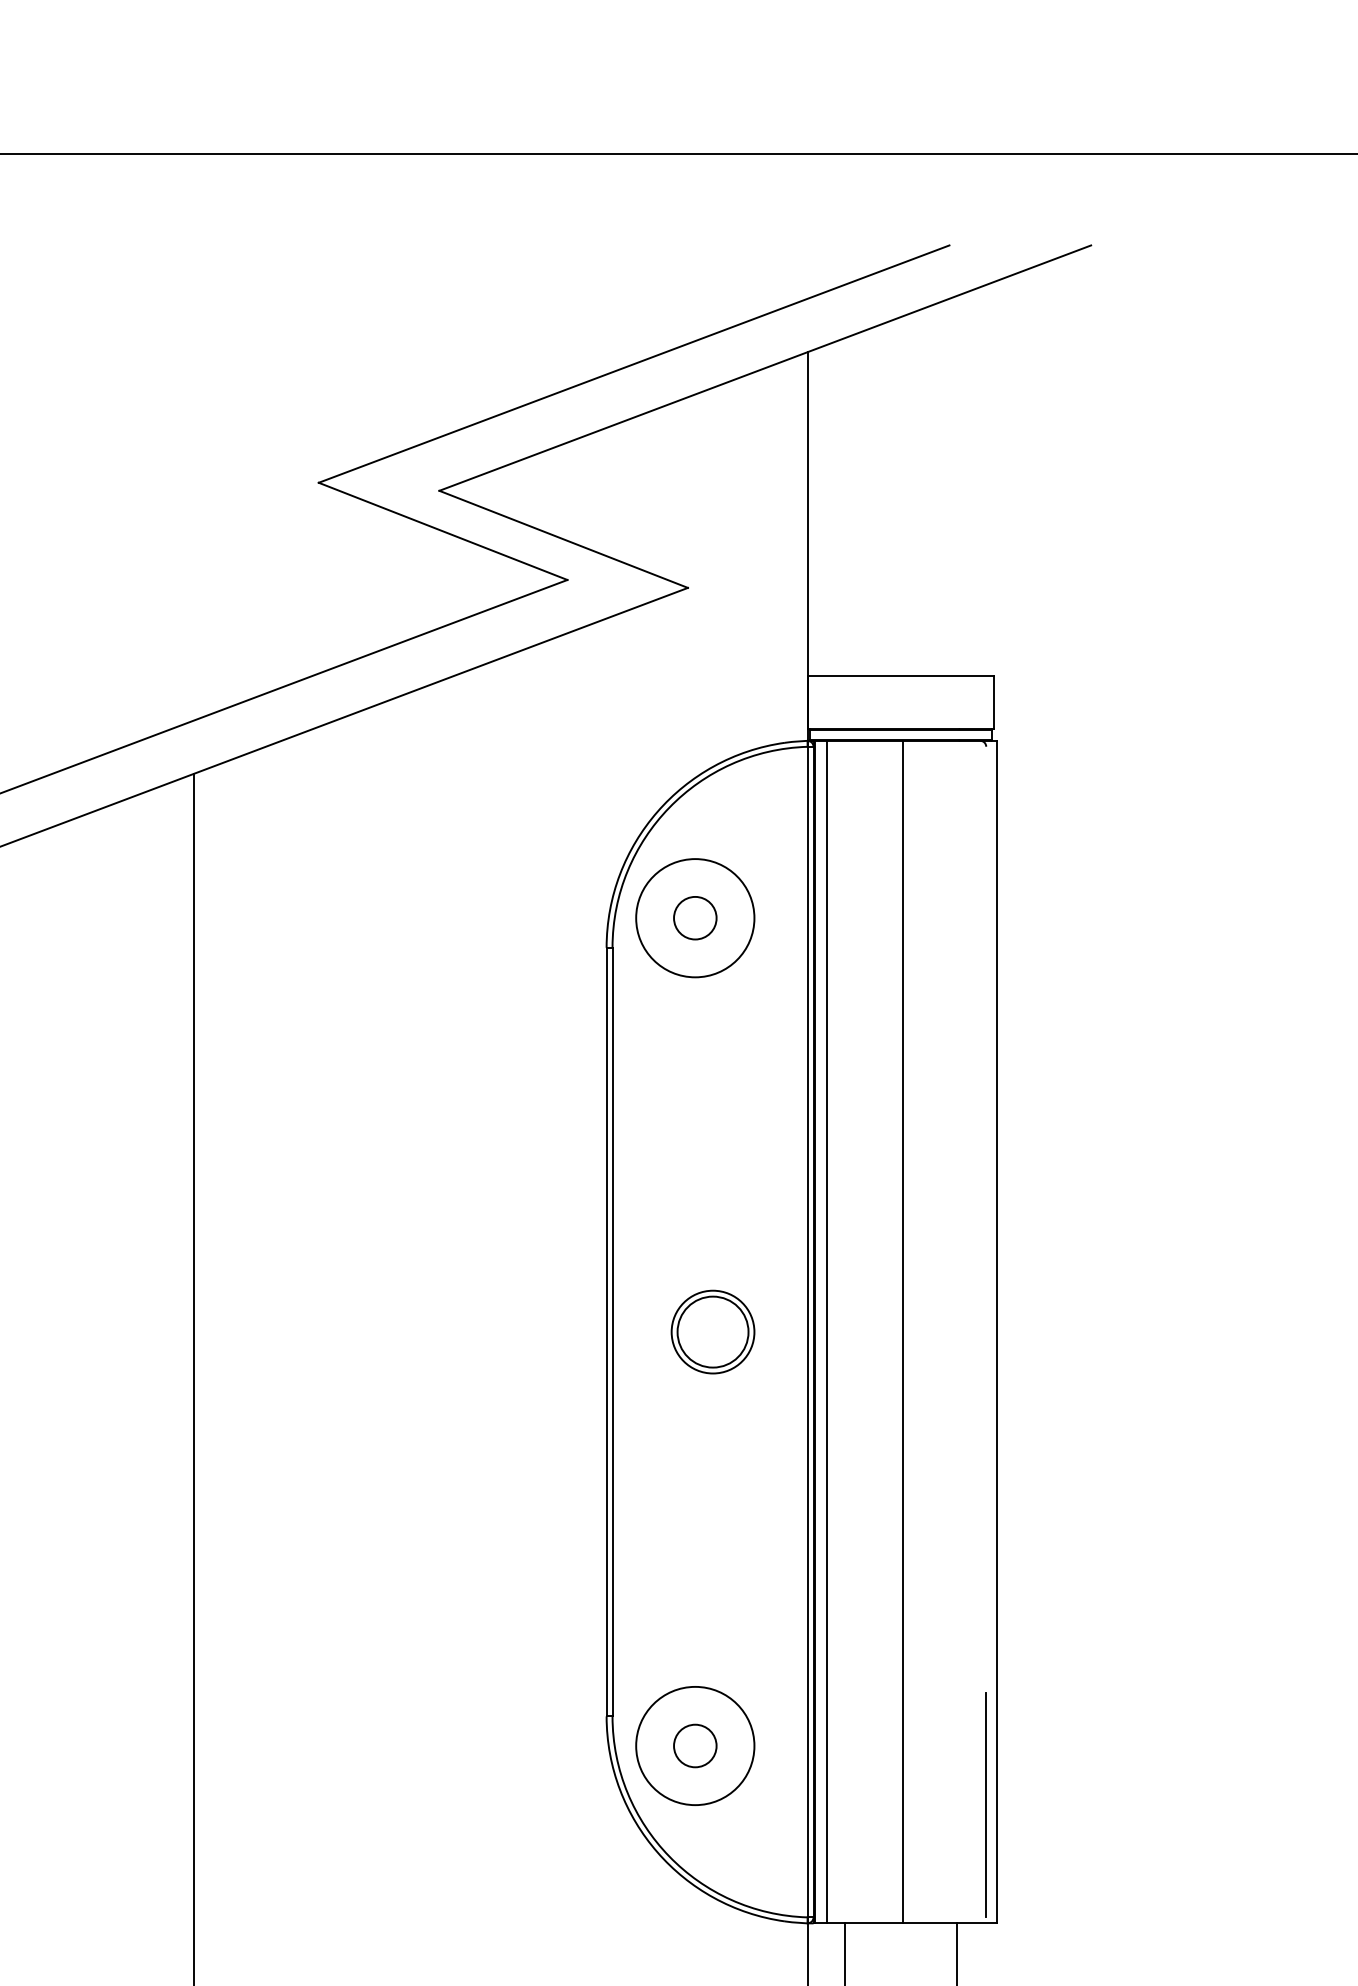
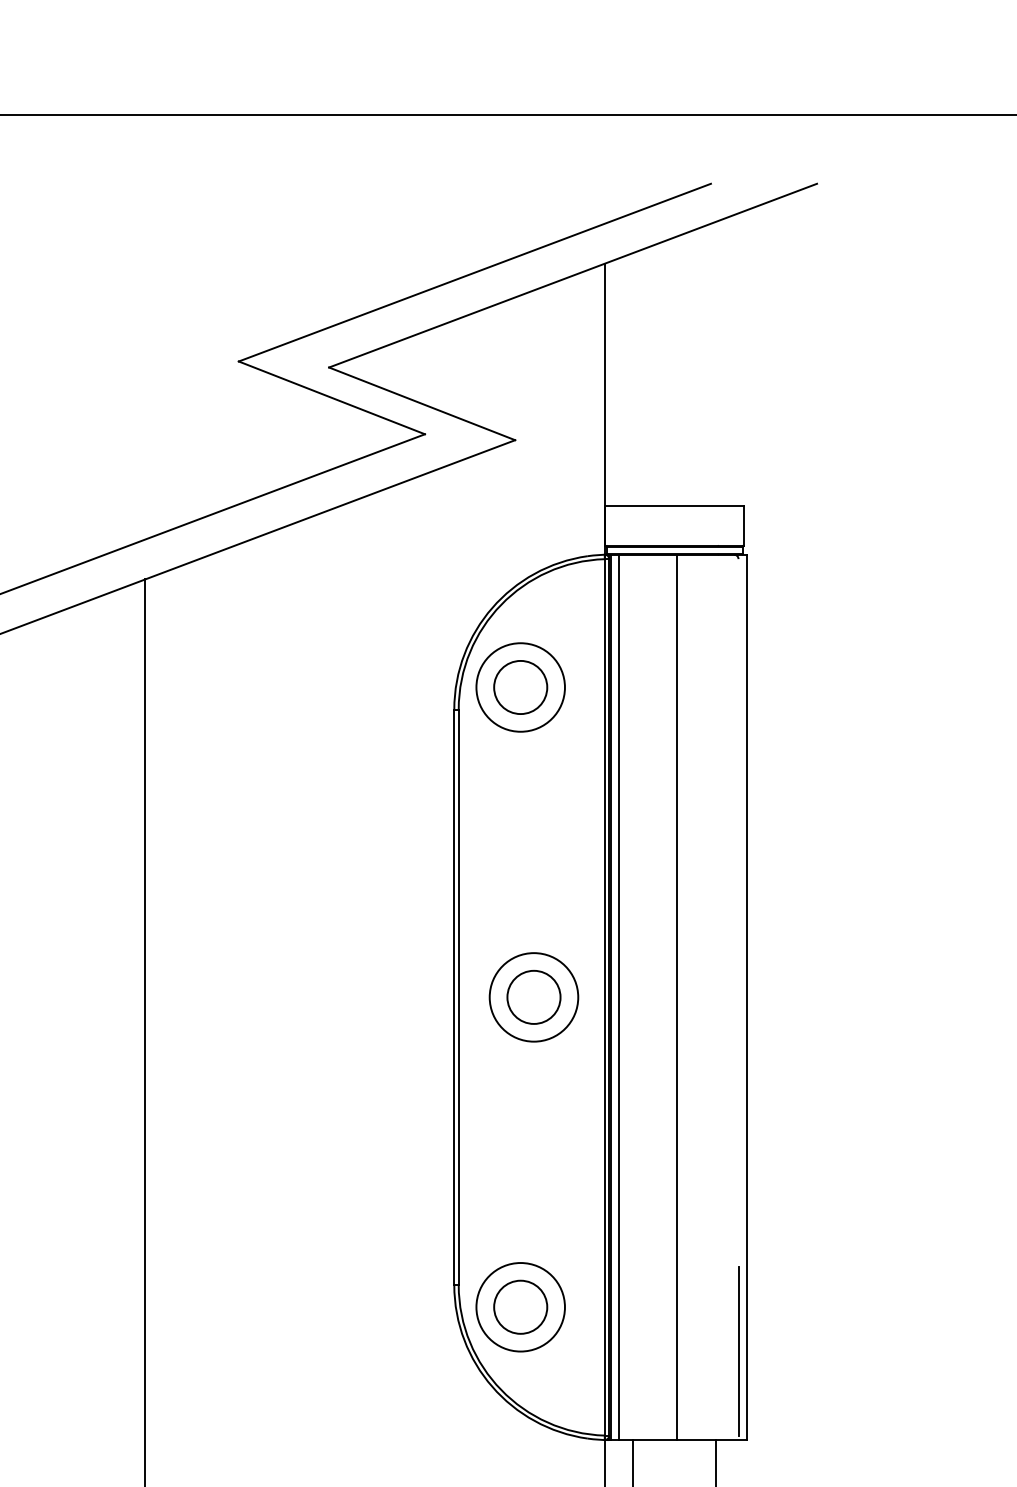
circle: (694, 917) -> (520, 686), size x1.67
circle: (712, 1331) -> (533, 996), size x1.43
circle: (694, 1745) -> (520, 1306), size x1.67

